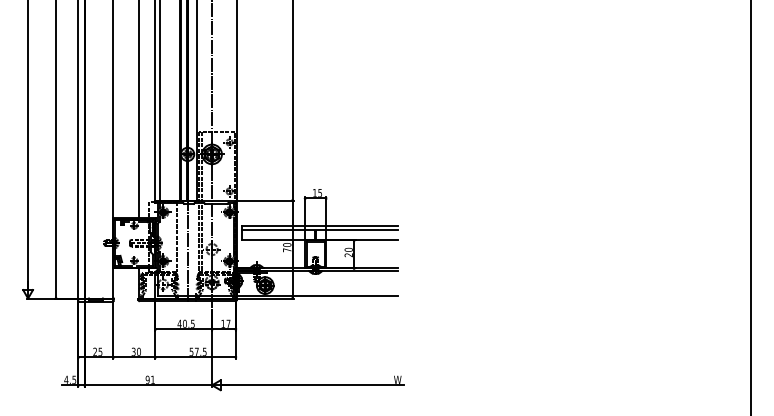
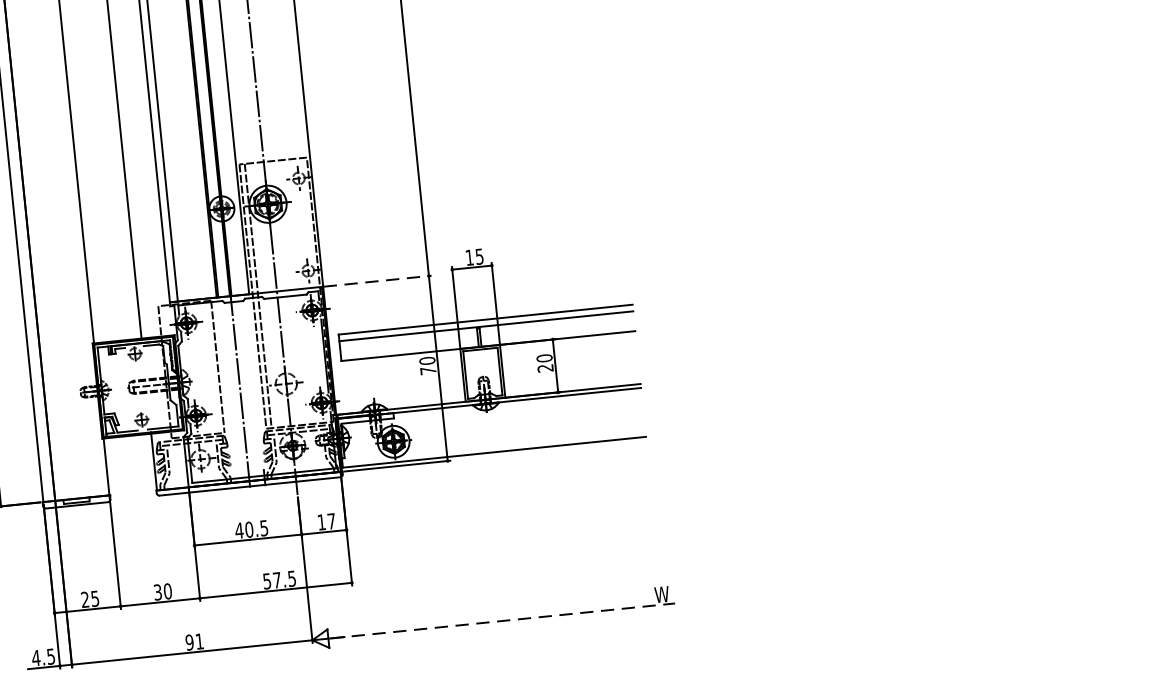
line: (265, 200) -> (377, 281), solid -> dashed
line: (313, 385) -> (503, 621), solid -> dashed

